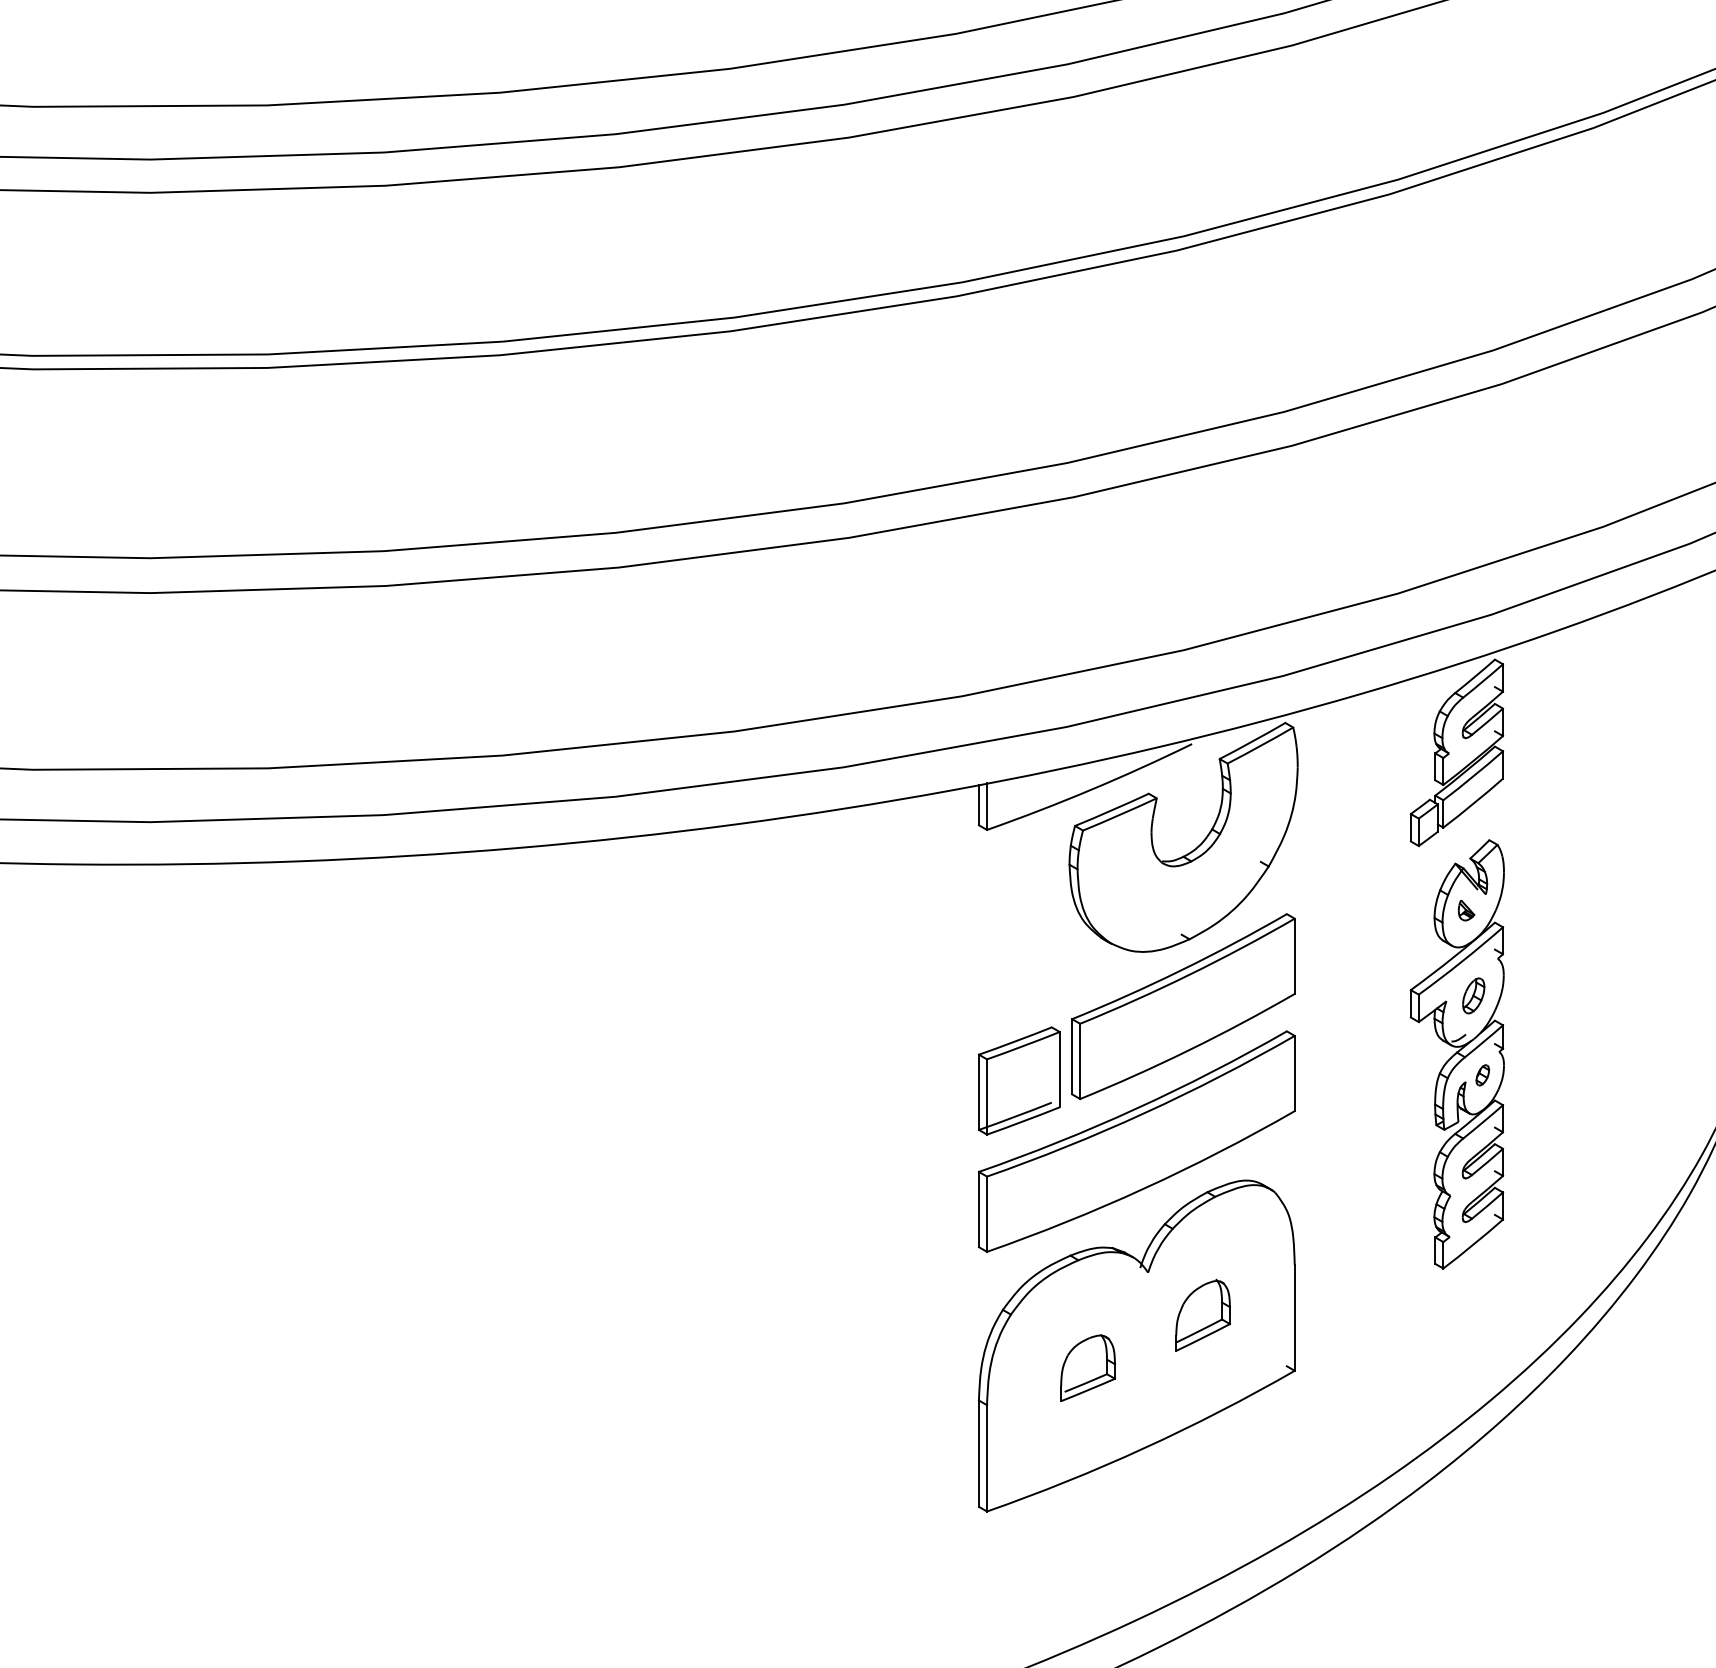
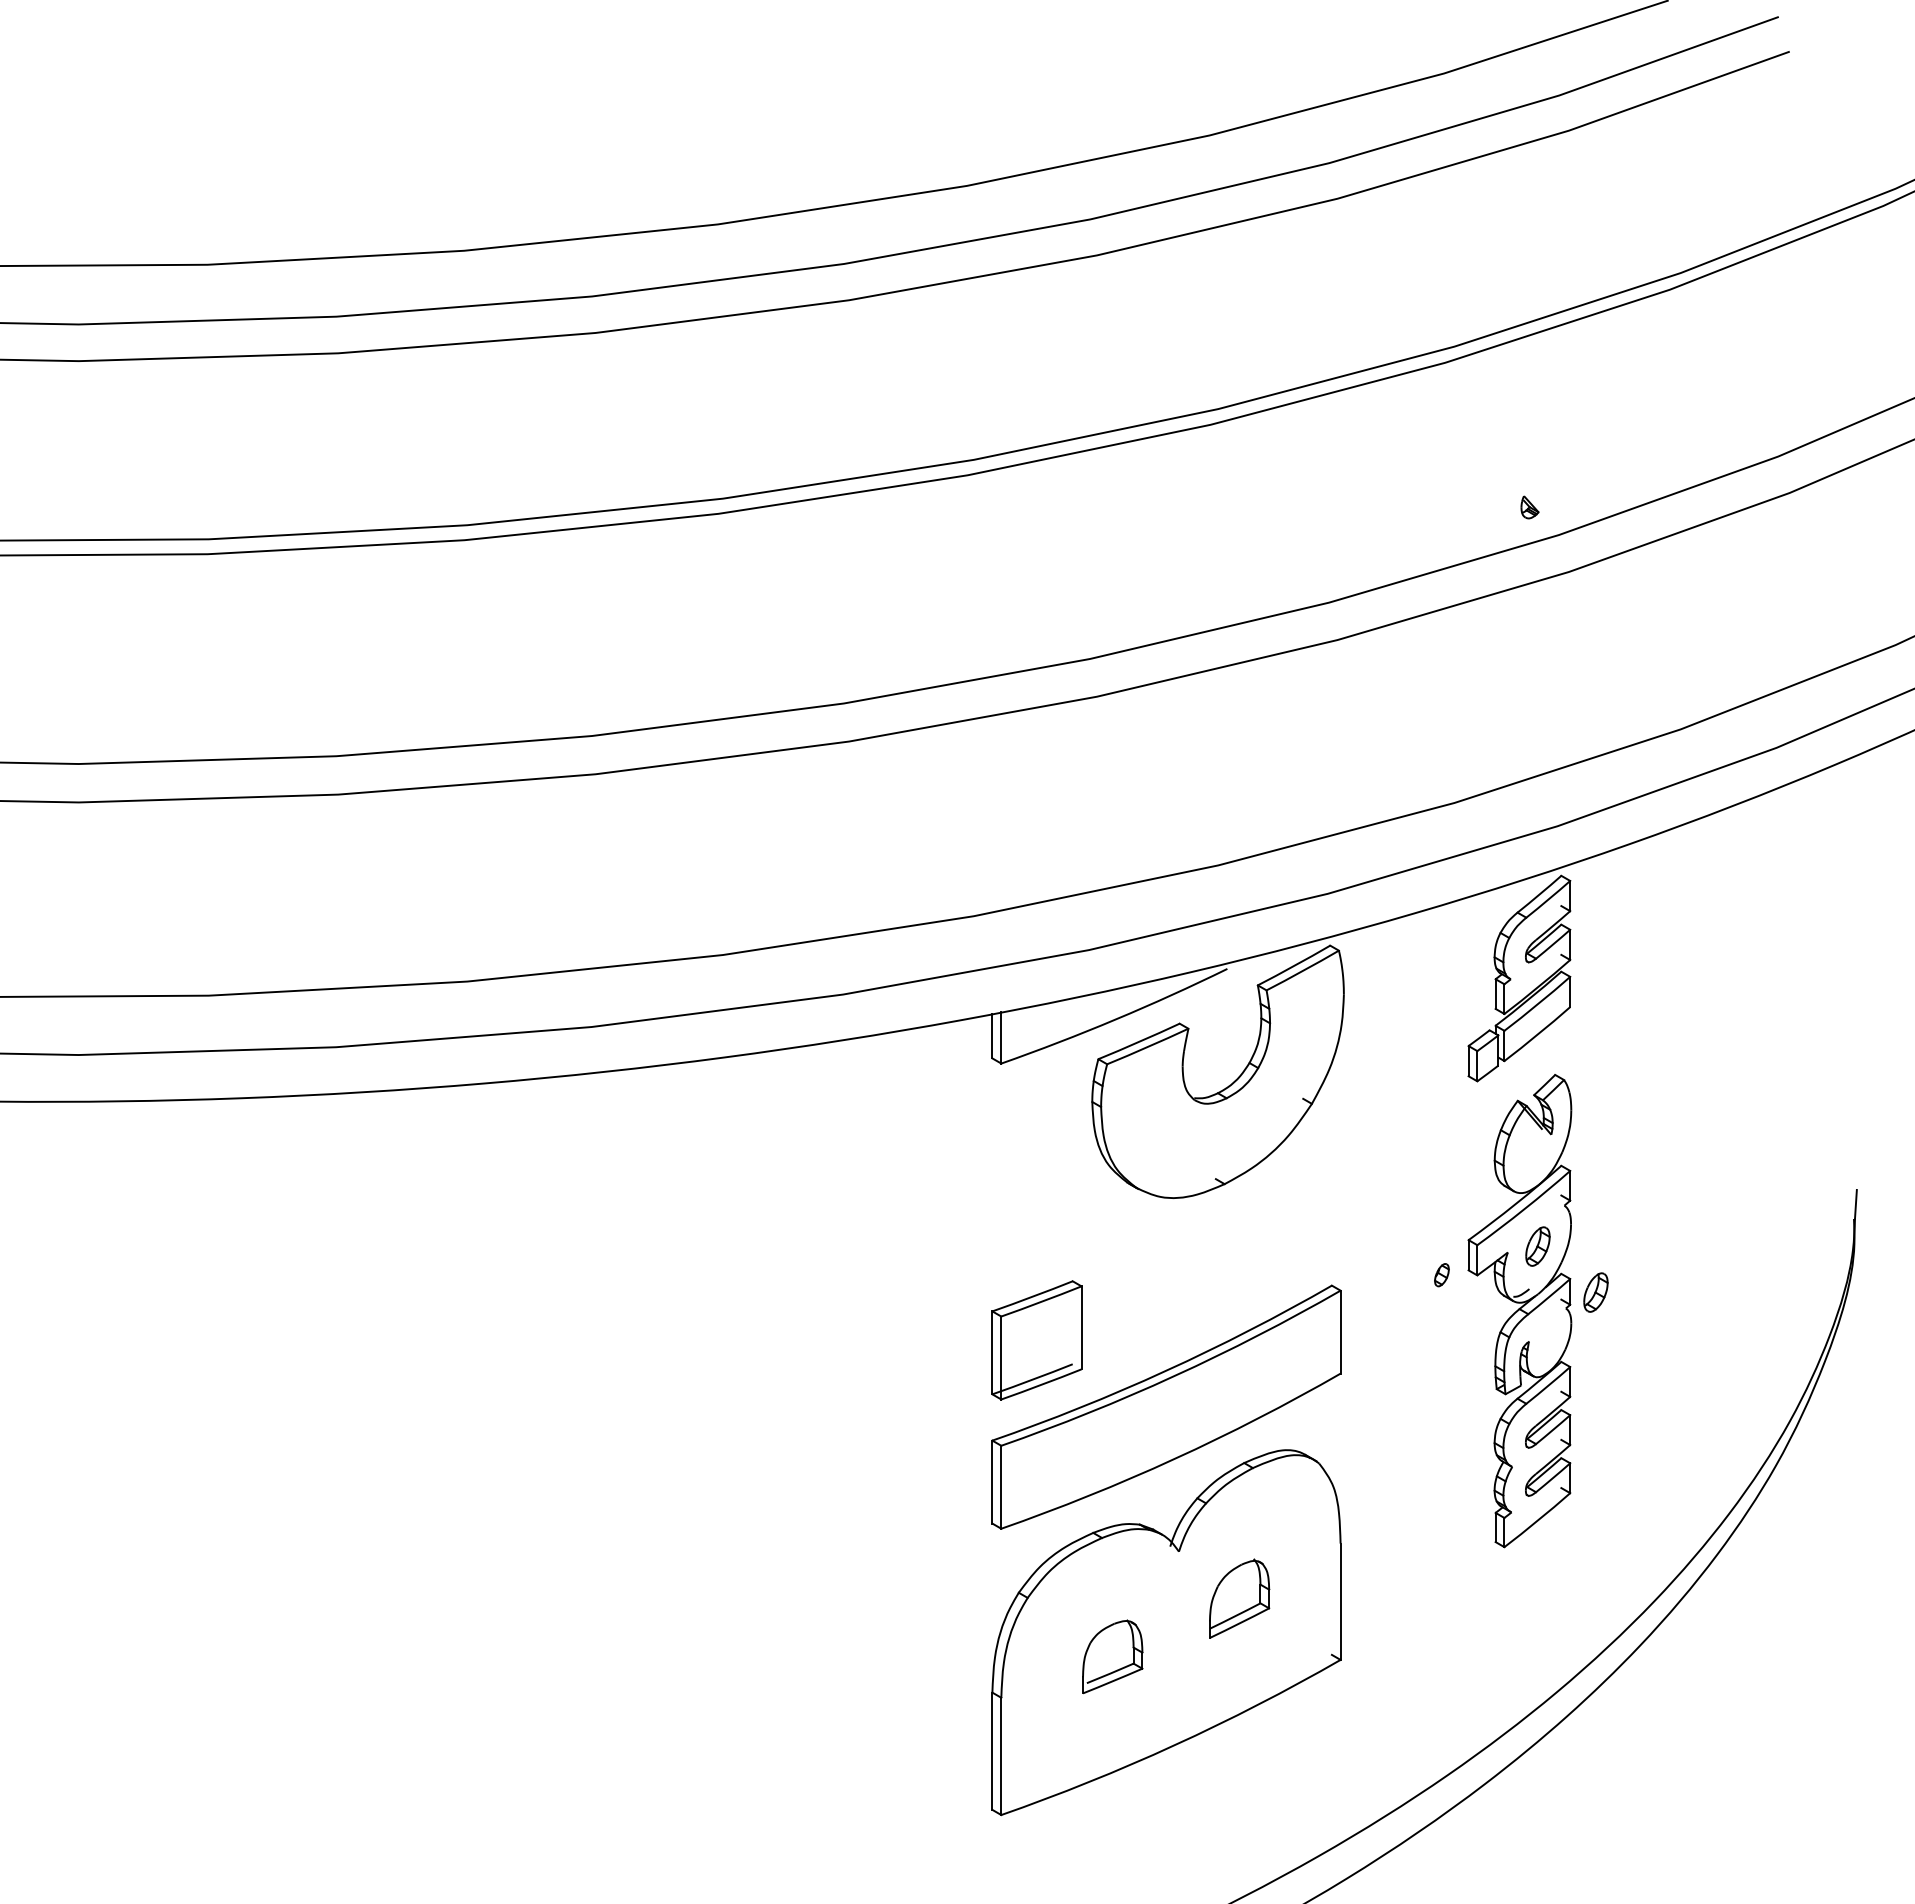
part: (1466, 910) -> (1529, 507), moved
part: (1183, 1006) -> (1217, 1258), removed
part: (1525, 1037) -> (1595, 1292), added
part: (1482, 1075) -> (1441, 1275), moved

